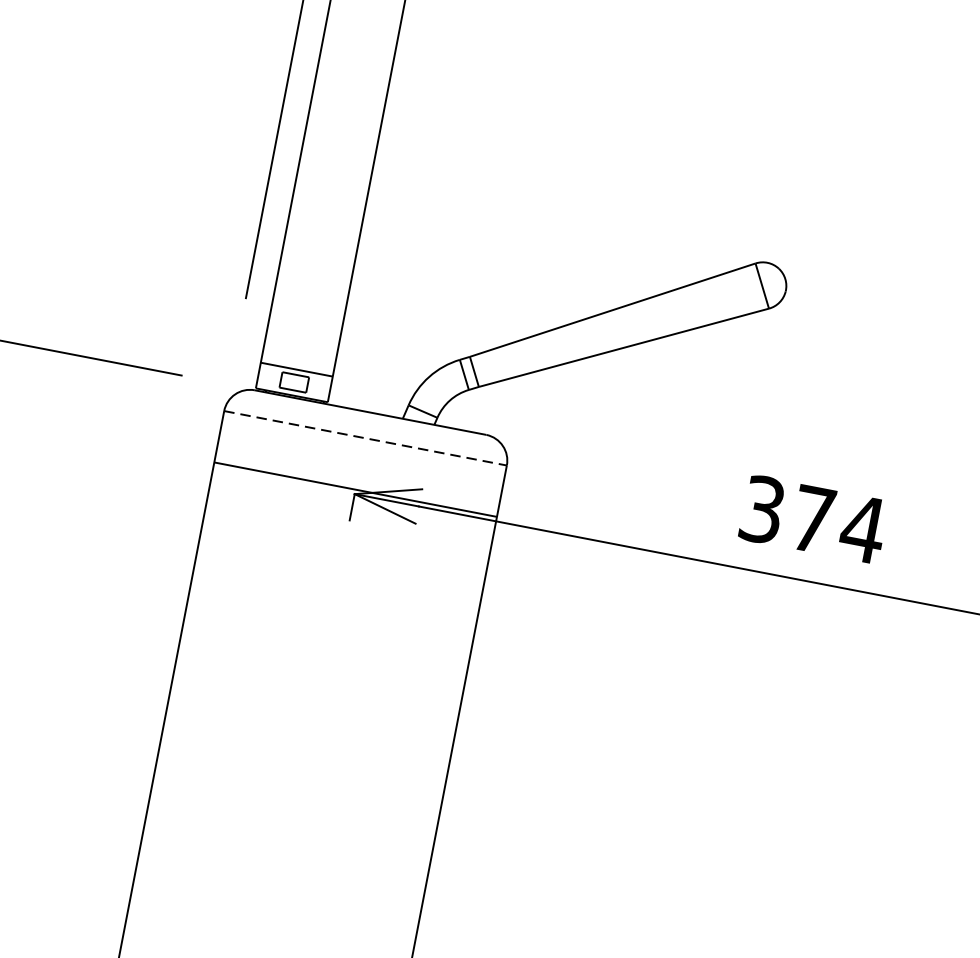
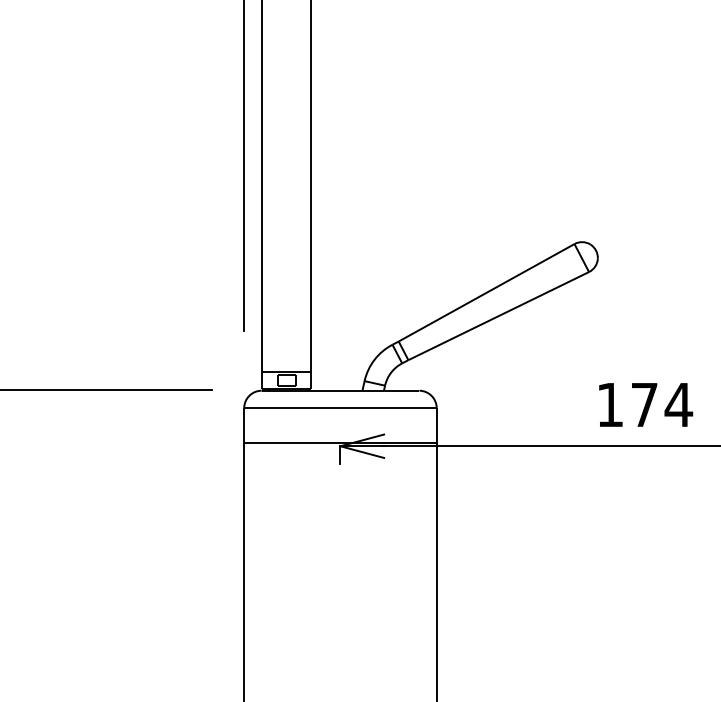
line: (365, 438) -> (340, 408), dashed -> solid
text: (763, 509) -> (610, 404), 374 -> 174

